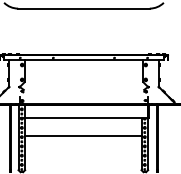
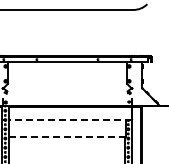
line: (86, 118) -> (70, 119), solid -> dashed
line: (83, 135) -> (67, 136), solid -> dashed

